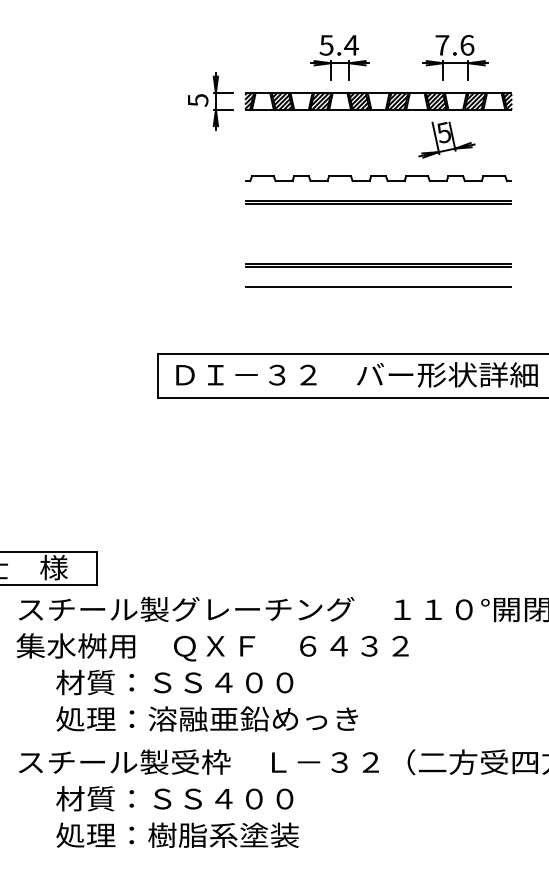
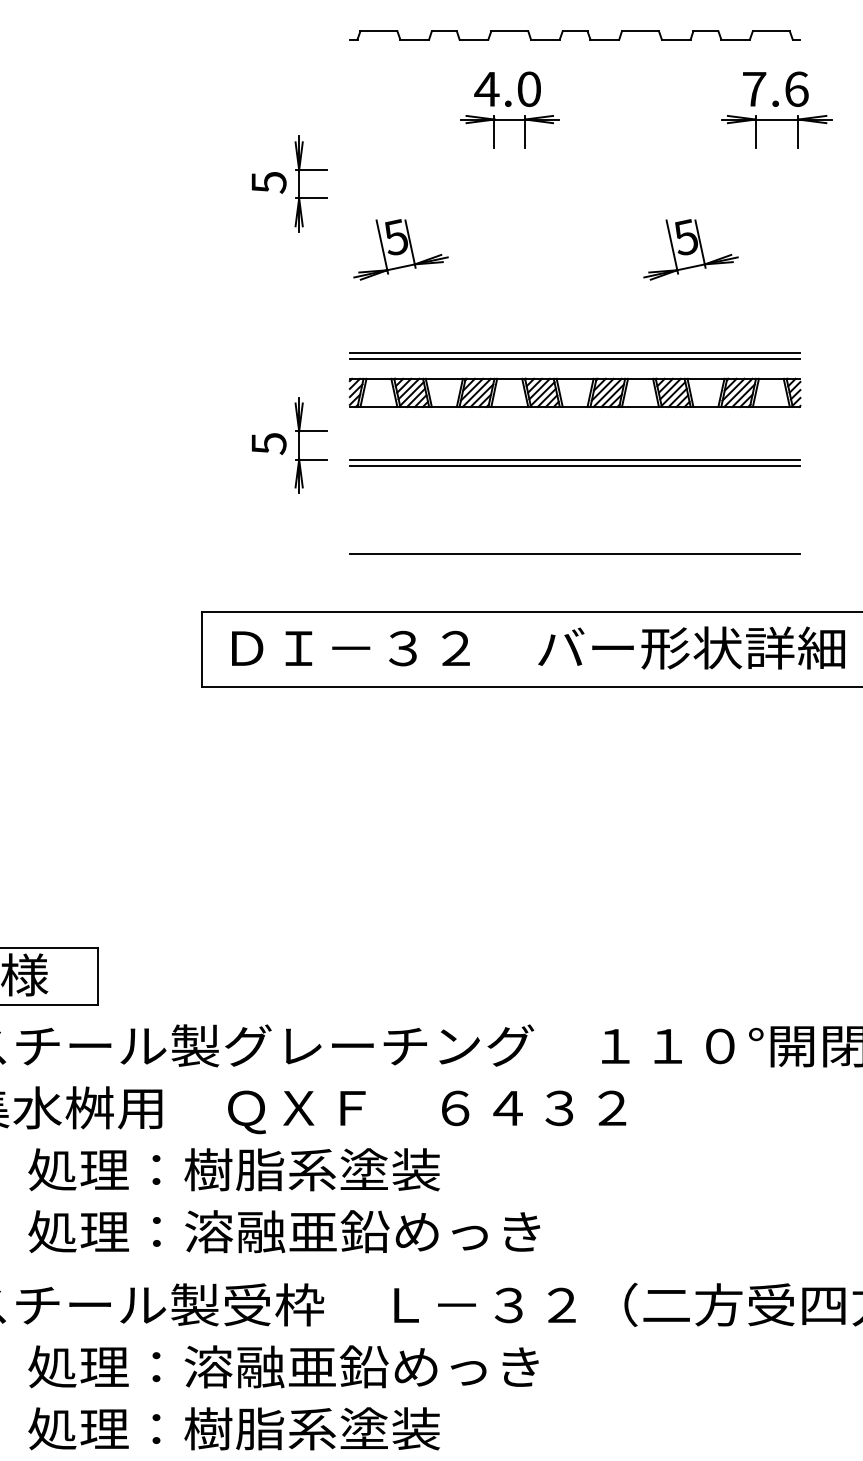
text: (338, 45) -> (507, 89), 5.4 -> 4.0
part: (455, 57) -> (776, 109), moved
part: (378, 101) -> (574, 393), moved
part: (275, 139) -> (400, 248), added
part: (378, 178) -> (574, 35), moved
part: (210, 255) -> (290, 445), added
line: (378, 286) -> (574, 552), moved
text: (177, 682) -> (234, 1169), 材質：ＳＳ４００ -> 処理：樹脂系塗装
text: (206, 798) -> (283, 1366), 材質：ＳＳ４００ -> 処理：溶融亜鉛めっき

